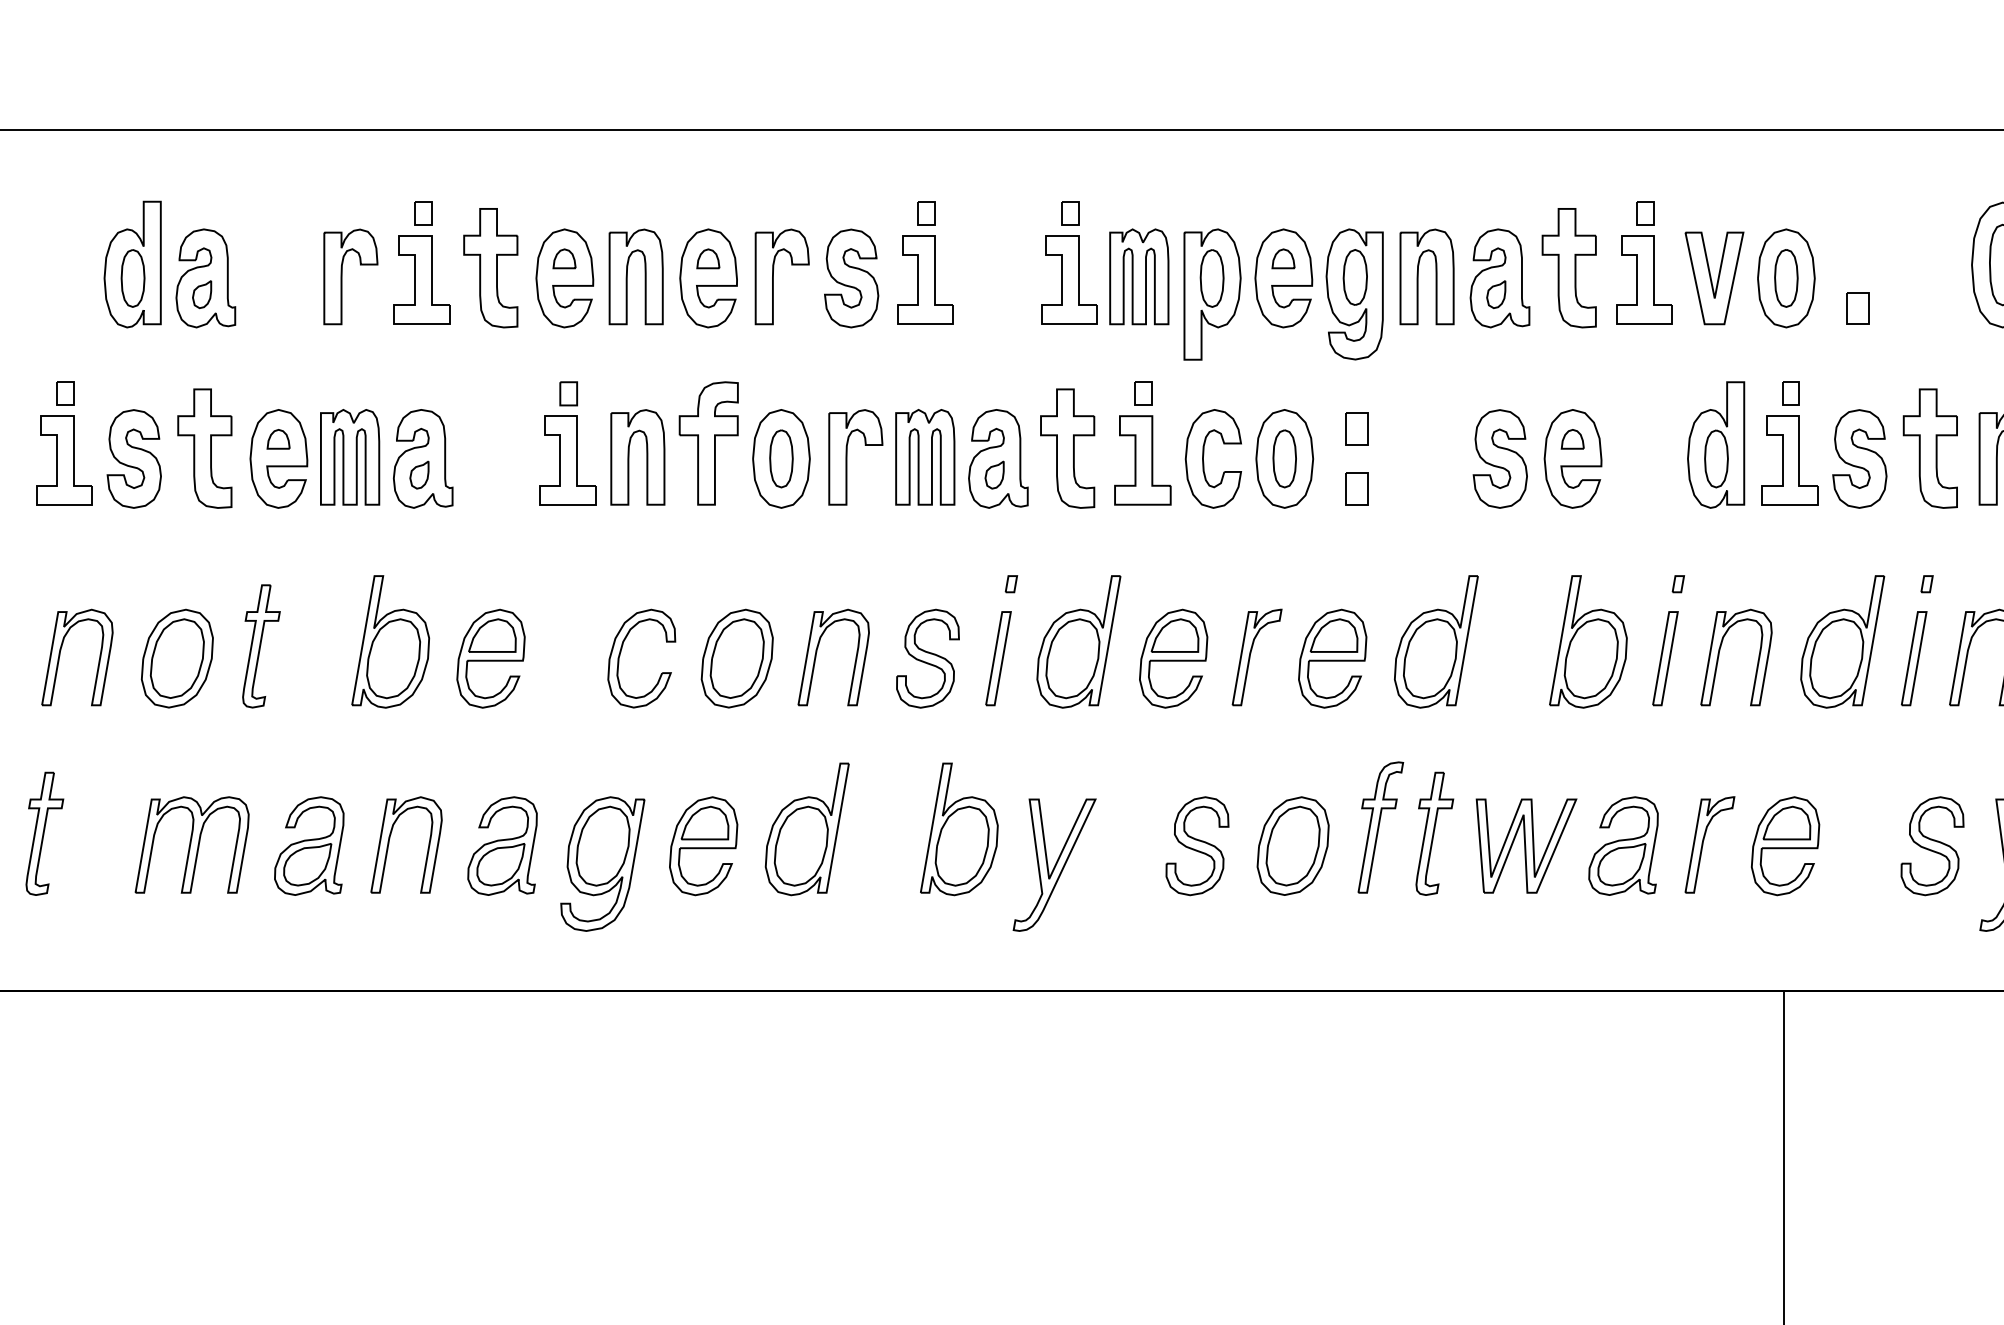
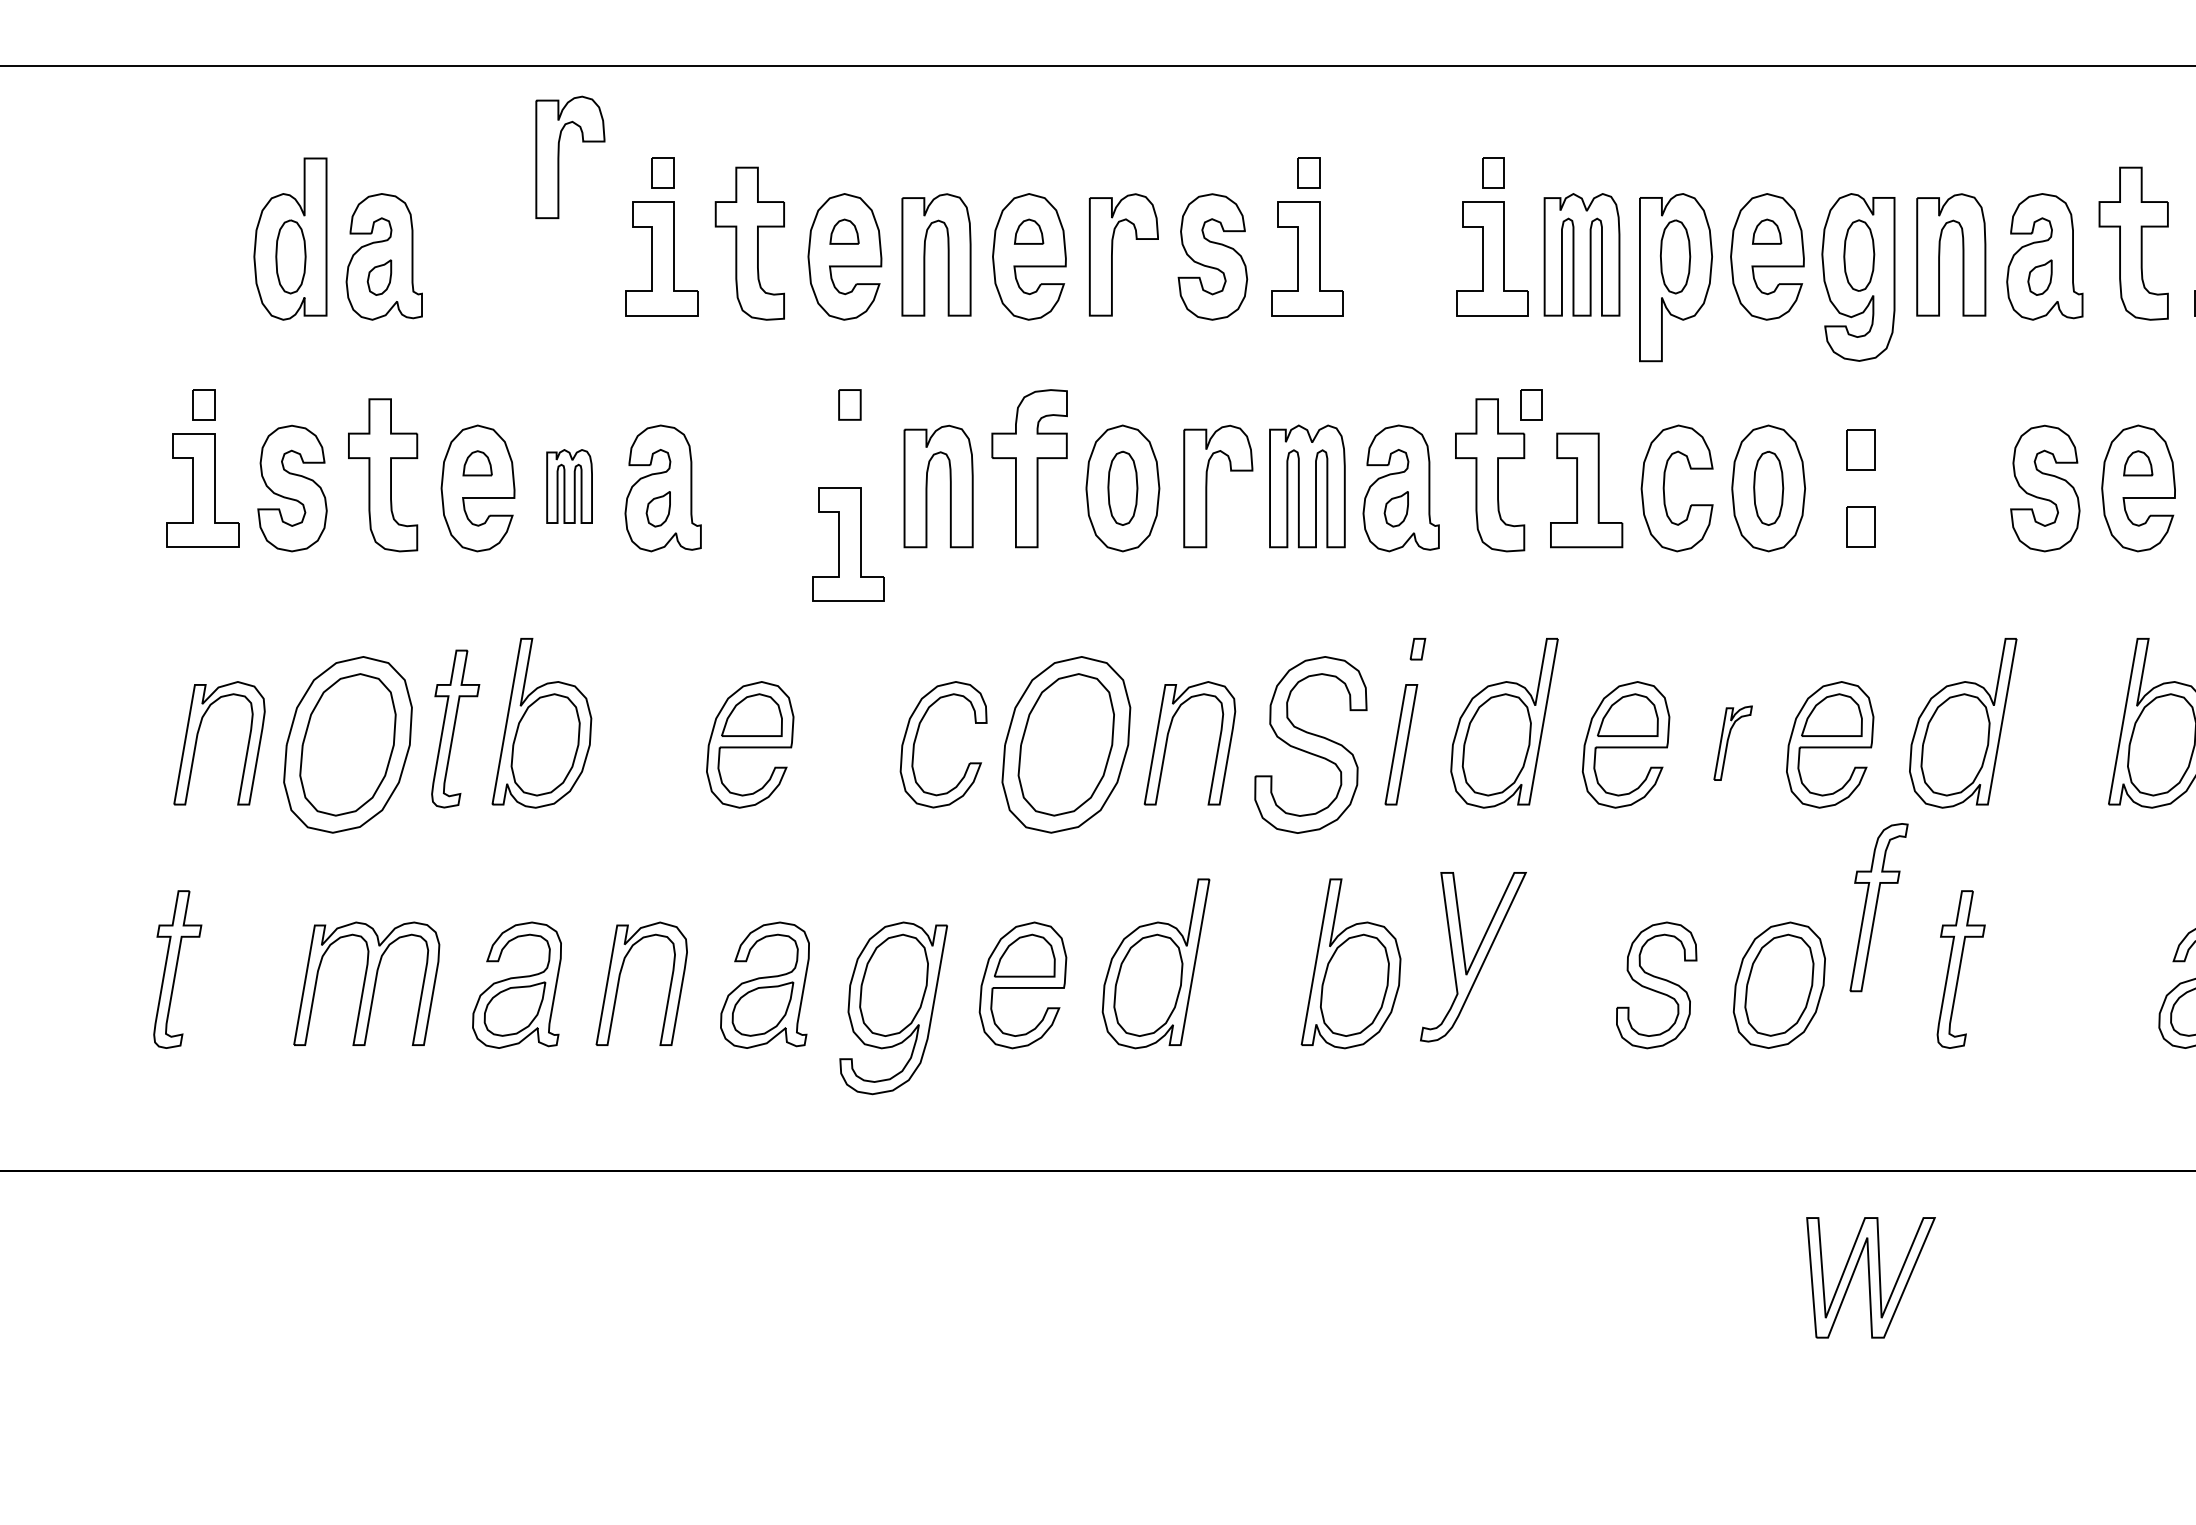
part: (342, 276) -> (559, 156), moved
part: (1143, 393) -> (1530, 404), moved
part: (350, 457) -> (569, 486), size x0.6
part: (567, 460) -> (848, 544), moved
part: (390, 641) -> (541, 722), moved
part: (1256, 657) -> (1732, 743), size x0.6
part: (176, 658) -> (346, 744), size x1.4
part: (736, 658) -> (1065, 744), size x1.4
part: (927, 658) -> (1310, 744), size x1.4
part: (1380, 827) -> (1878, 907), moved
part: (1526, 845) -> (1870, 1277), moved
part: (1054, 864) -> (1473, 956), moved

